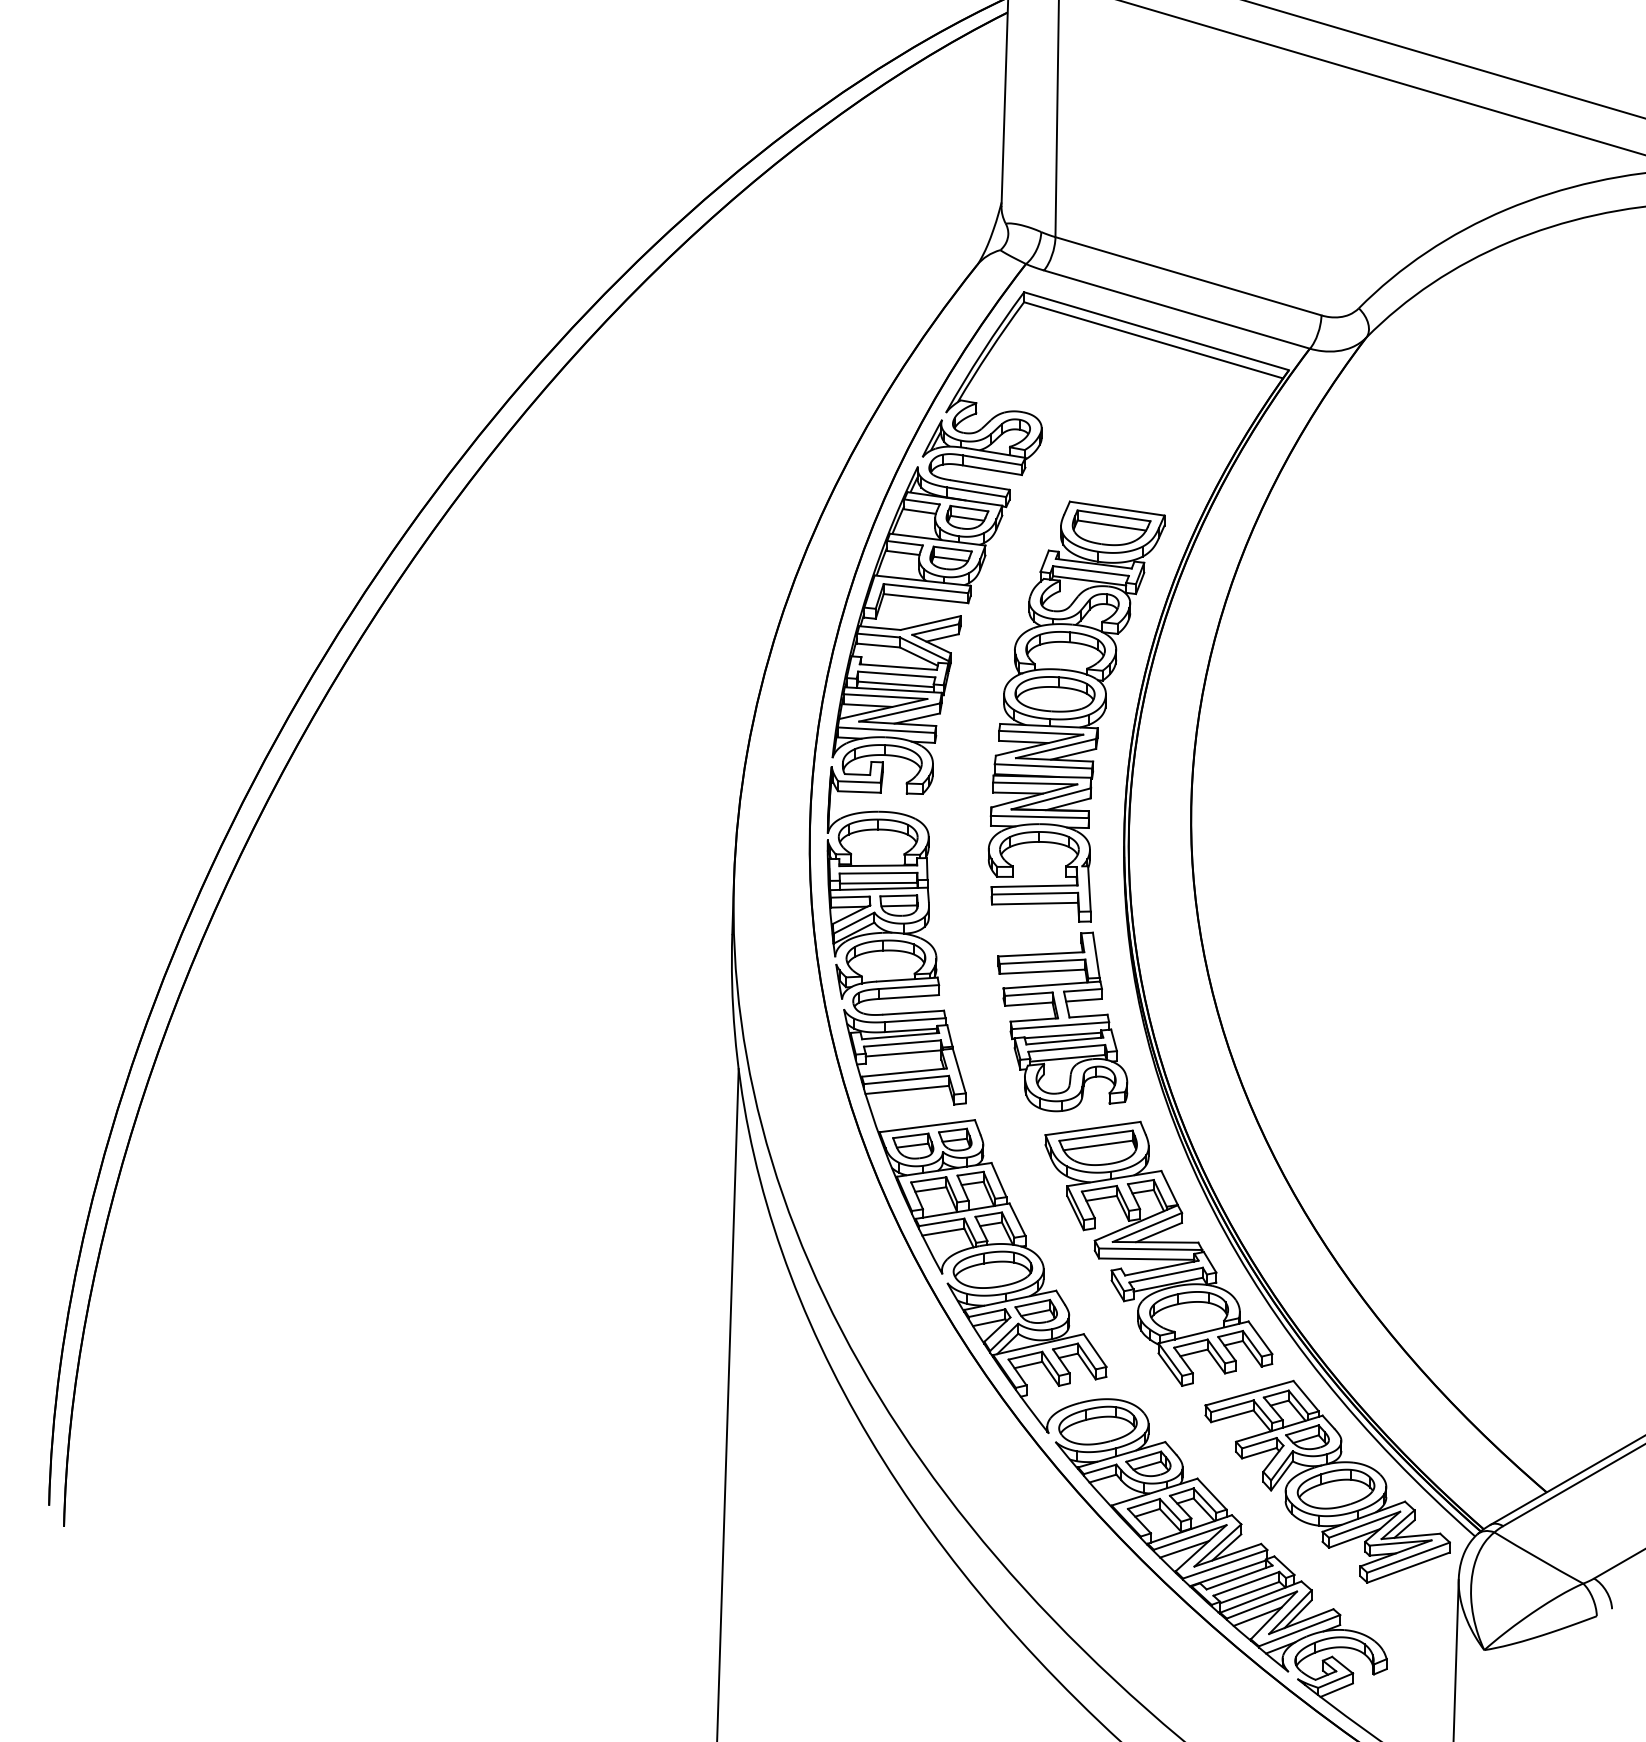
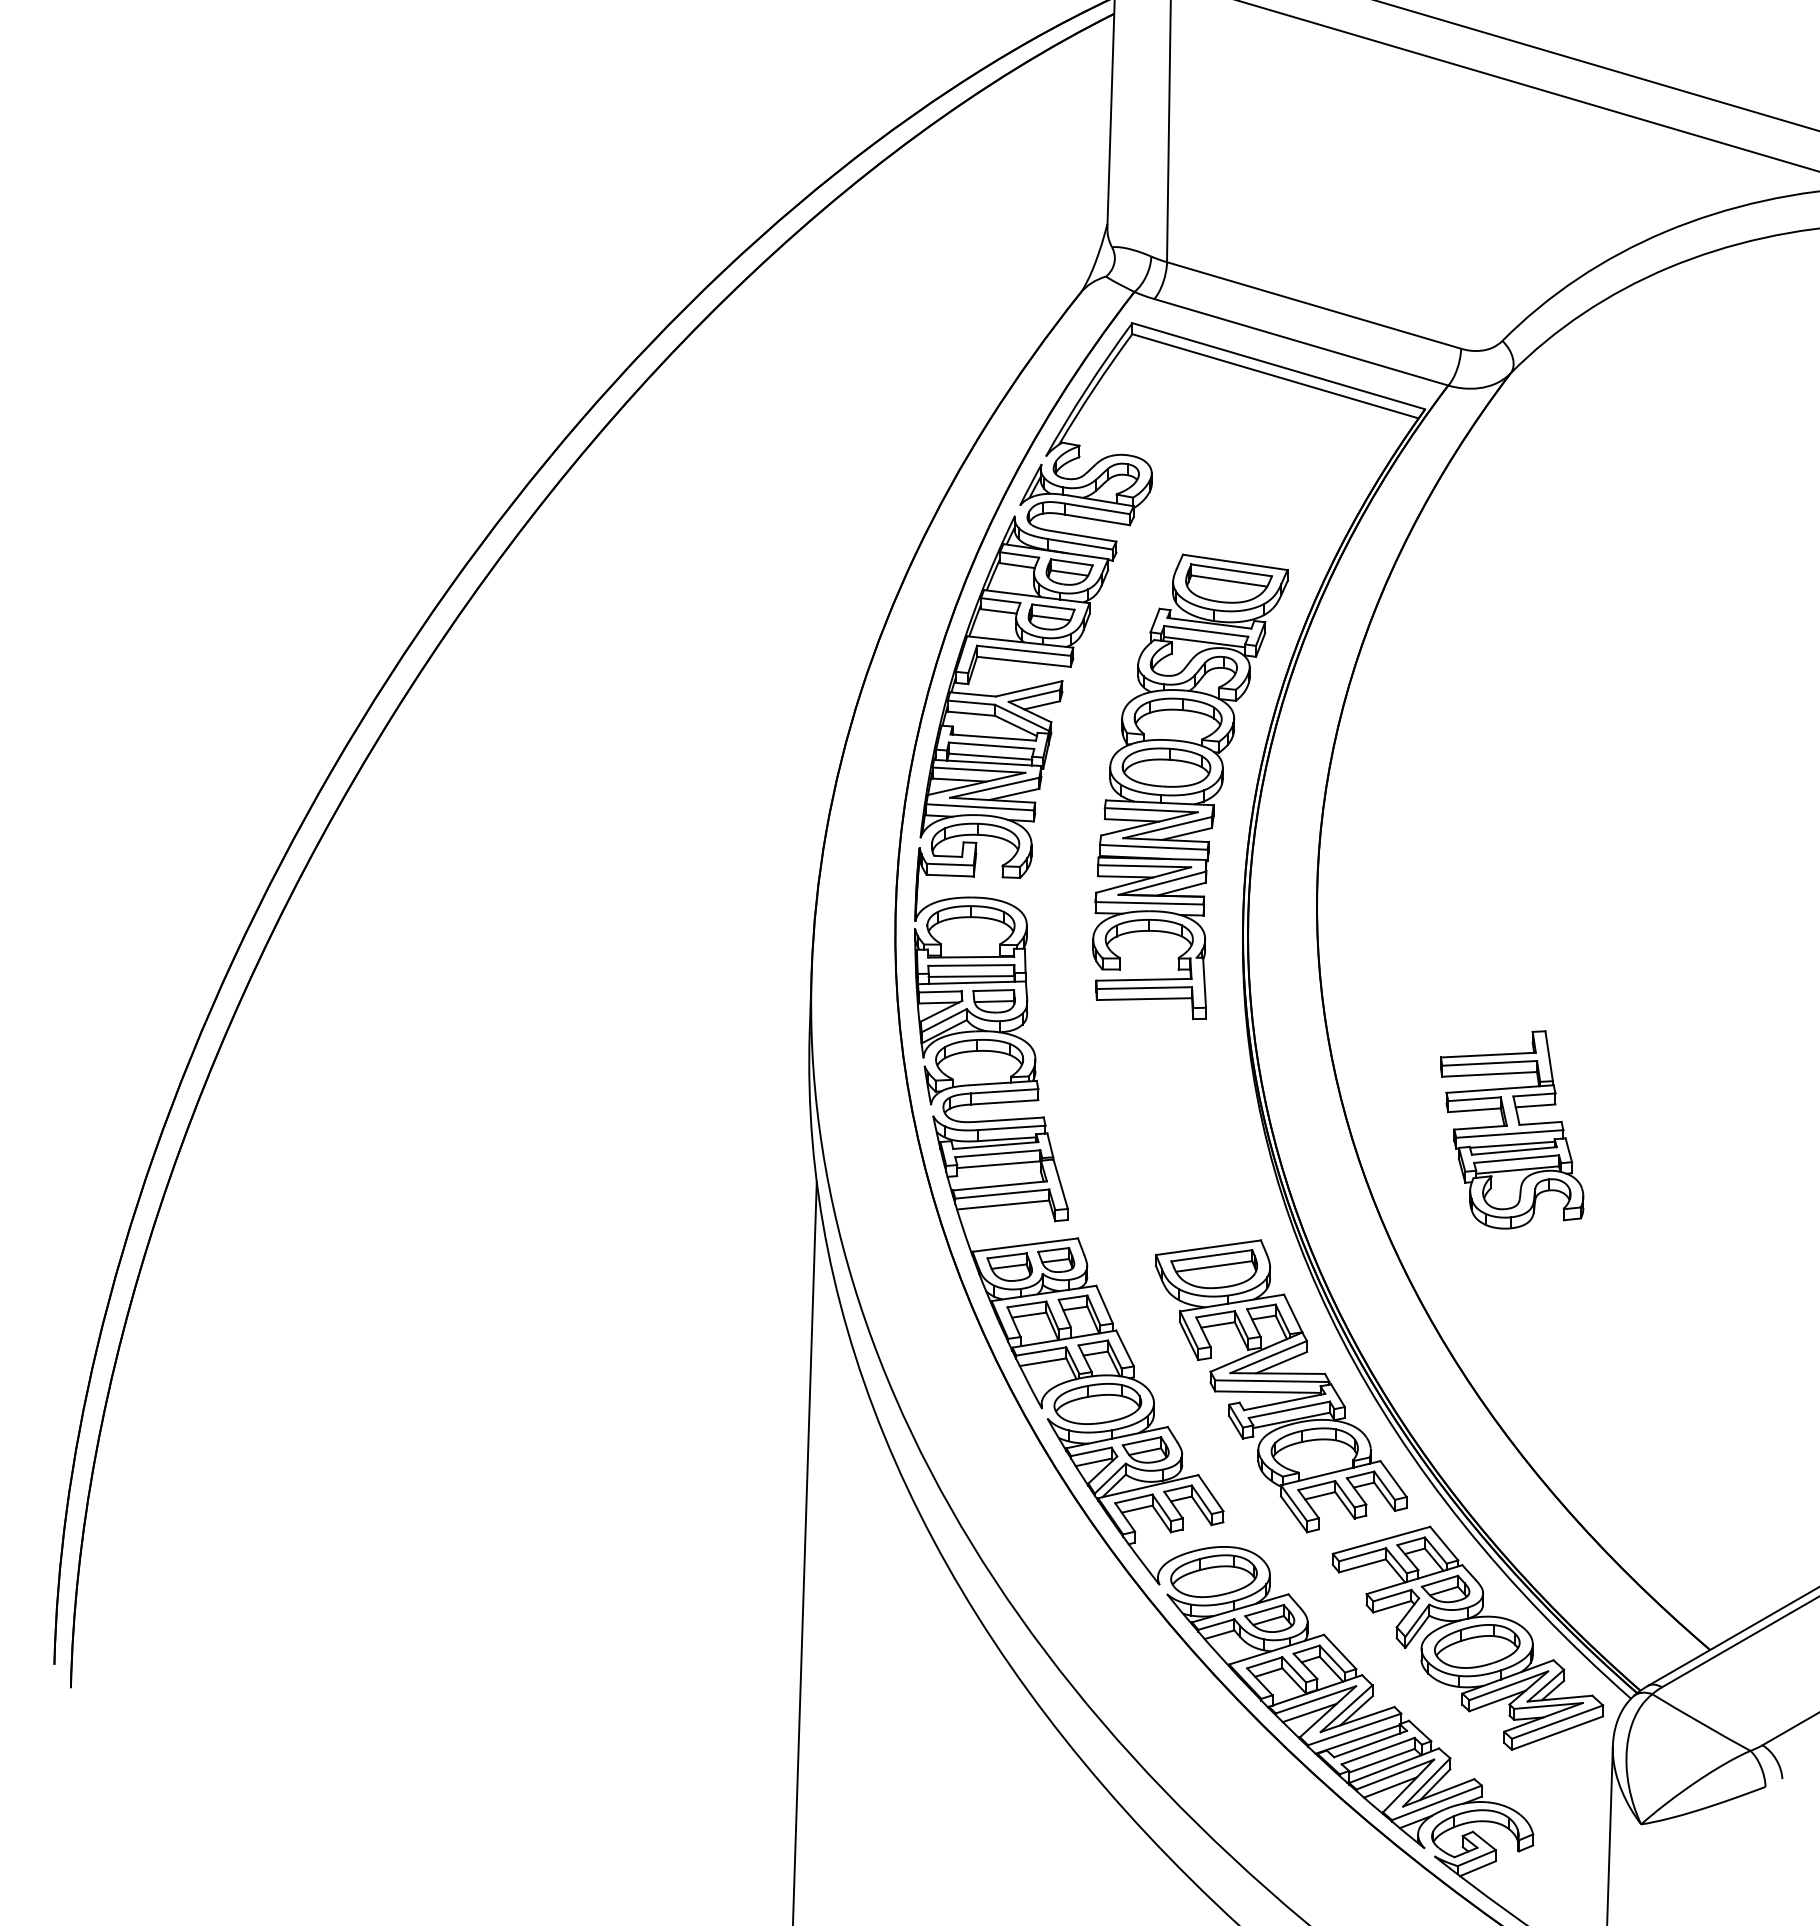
part: (1063, 1021) -> (1512, 1129), moved

